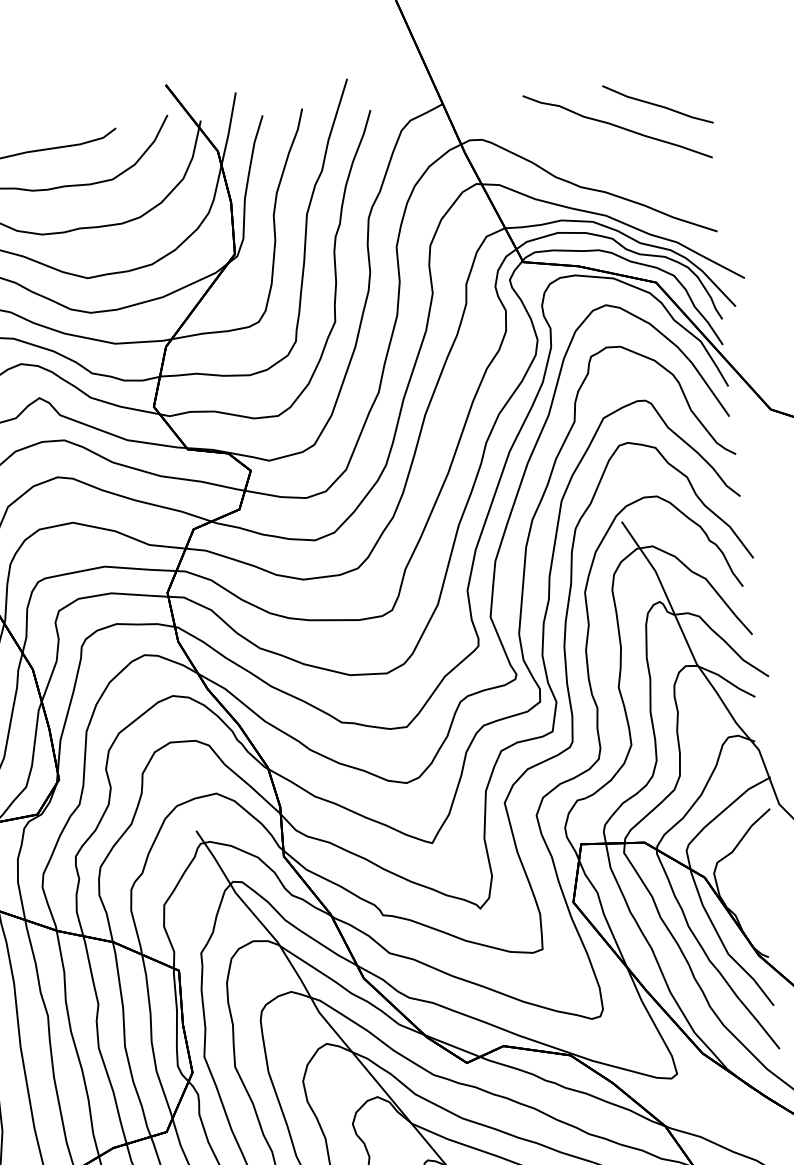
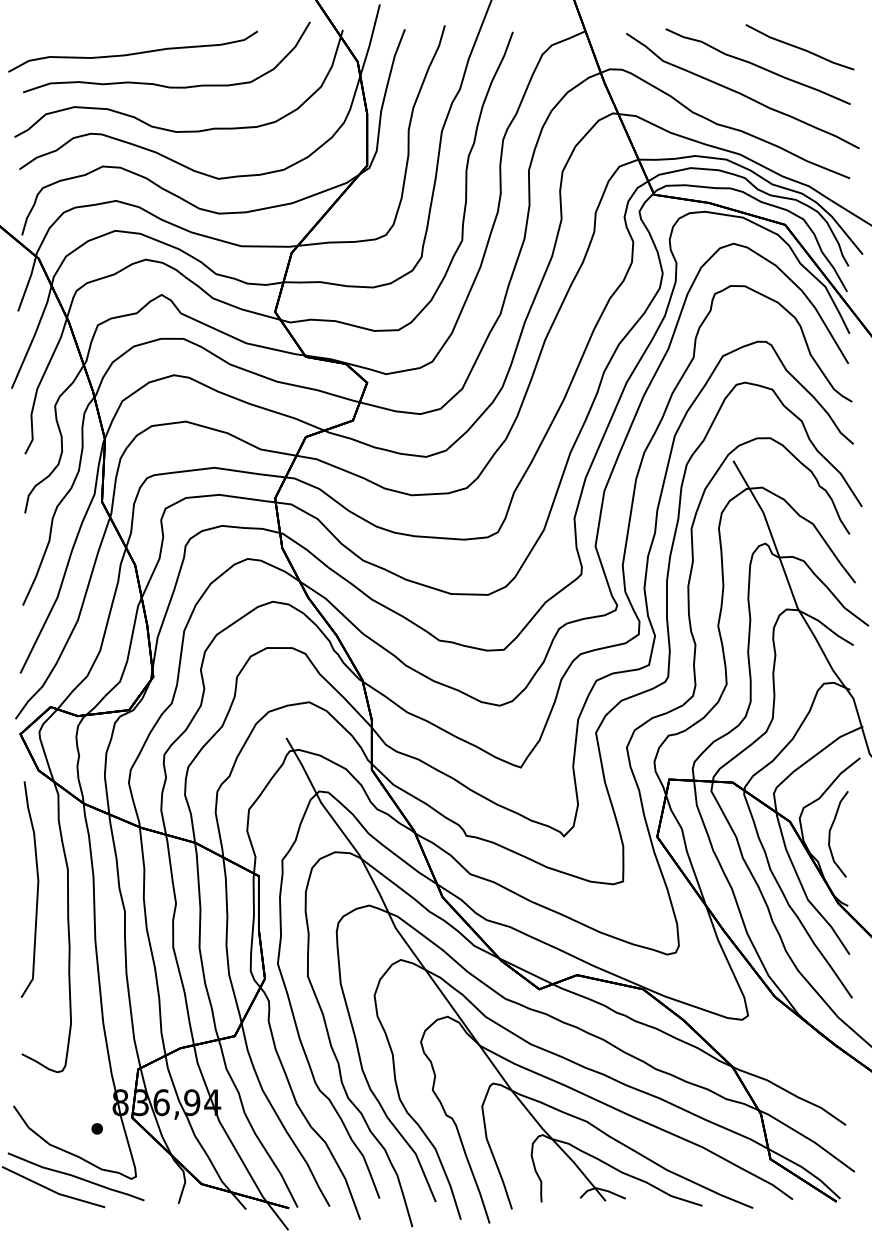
curve: (603, 154) -> (742, 93), added
curve: (746, 887) -> (830, 834), added

